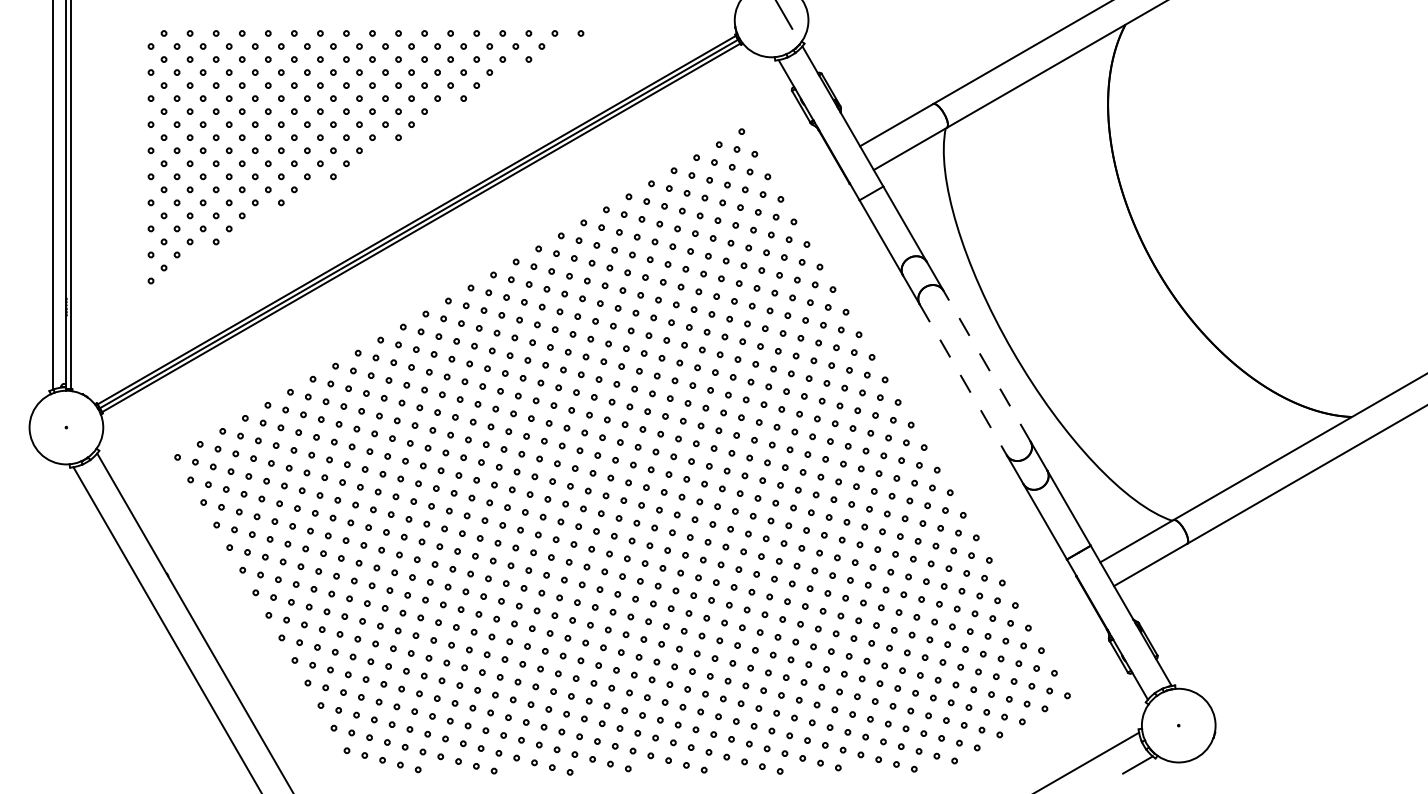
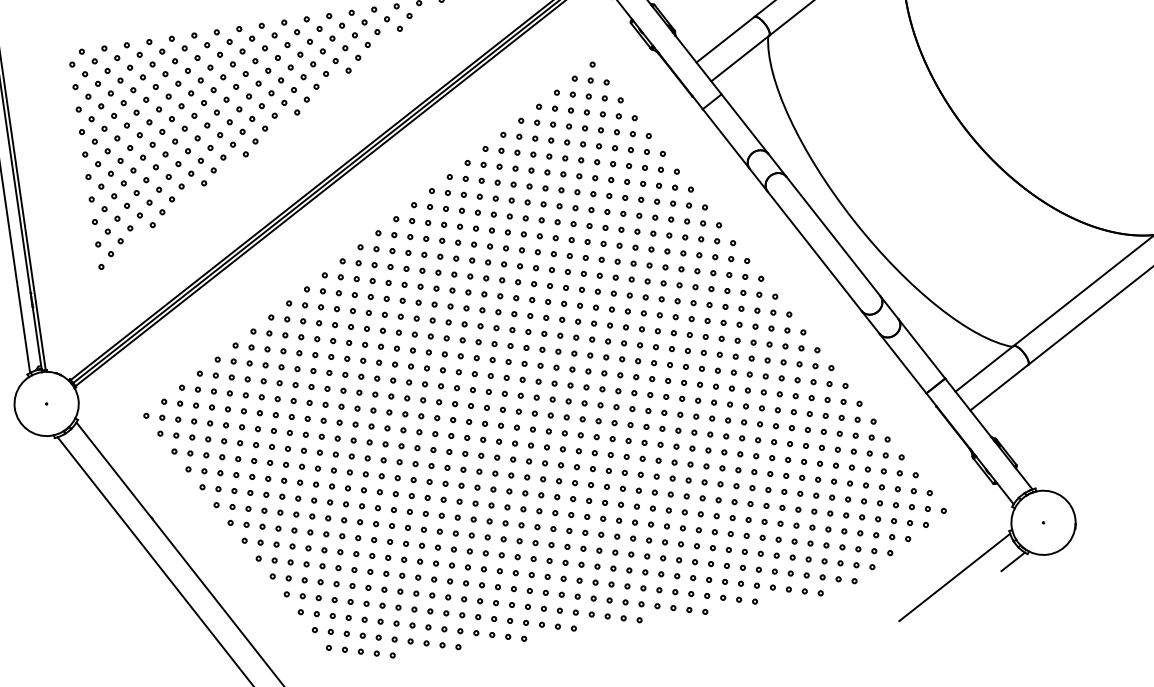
line: (986, 365) -> (832, 235), dashed -> solid
line: (963, 380) -> (814, 251), dashed -> solid

